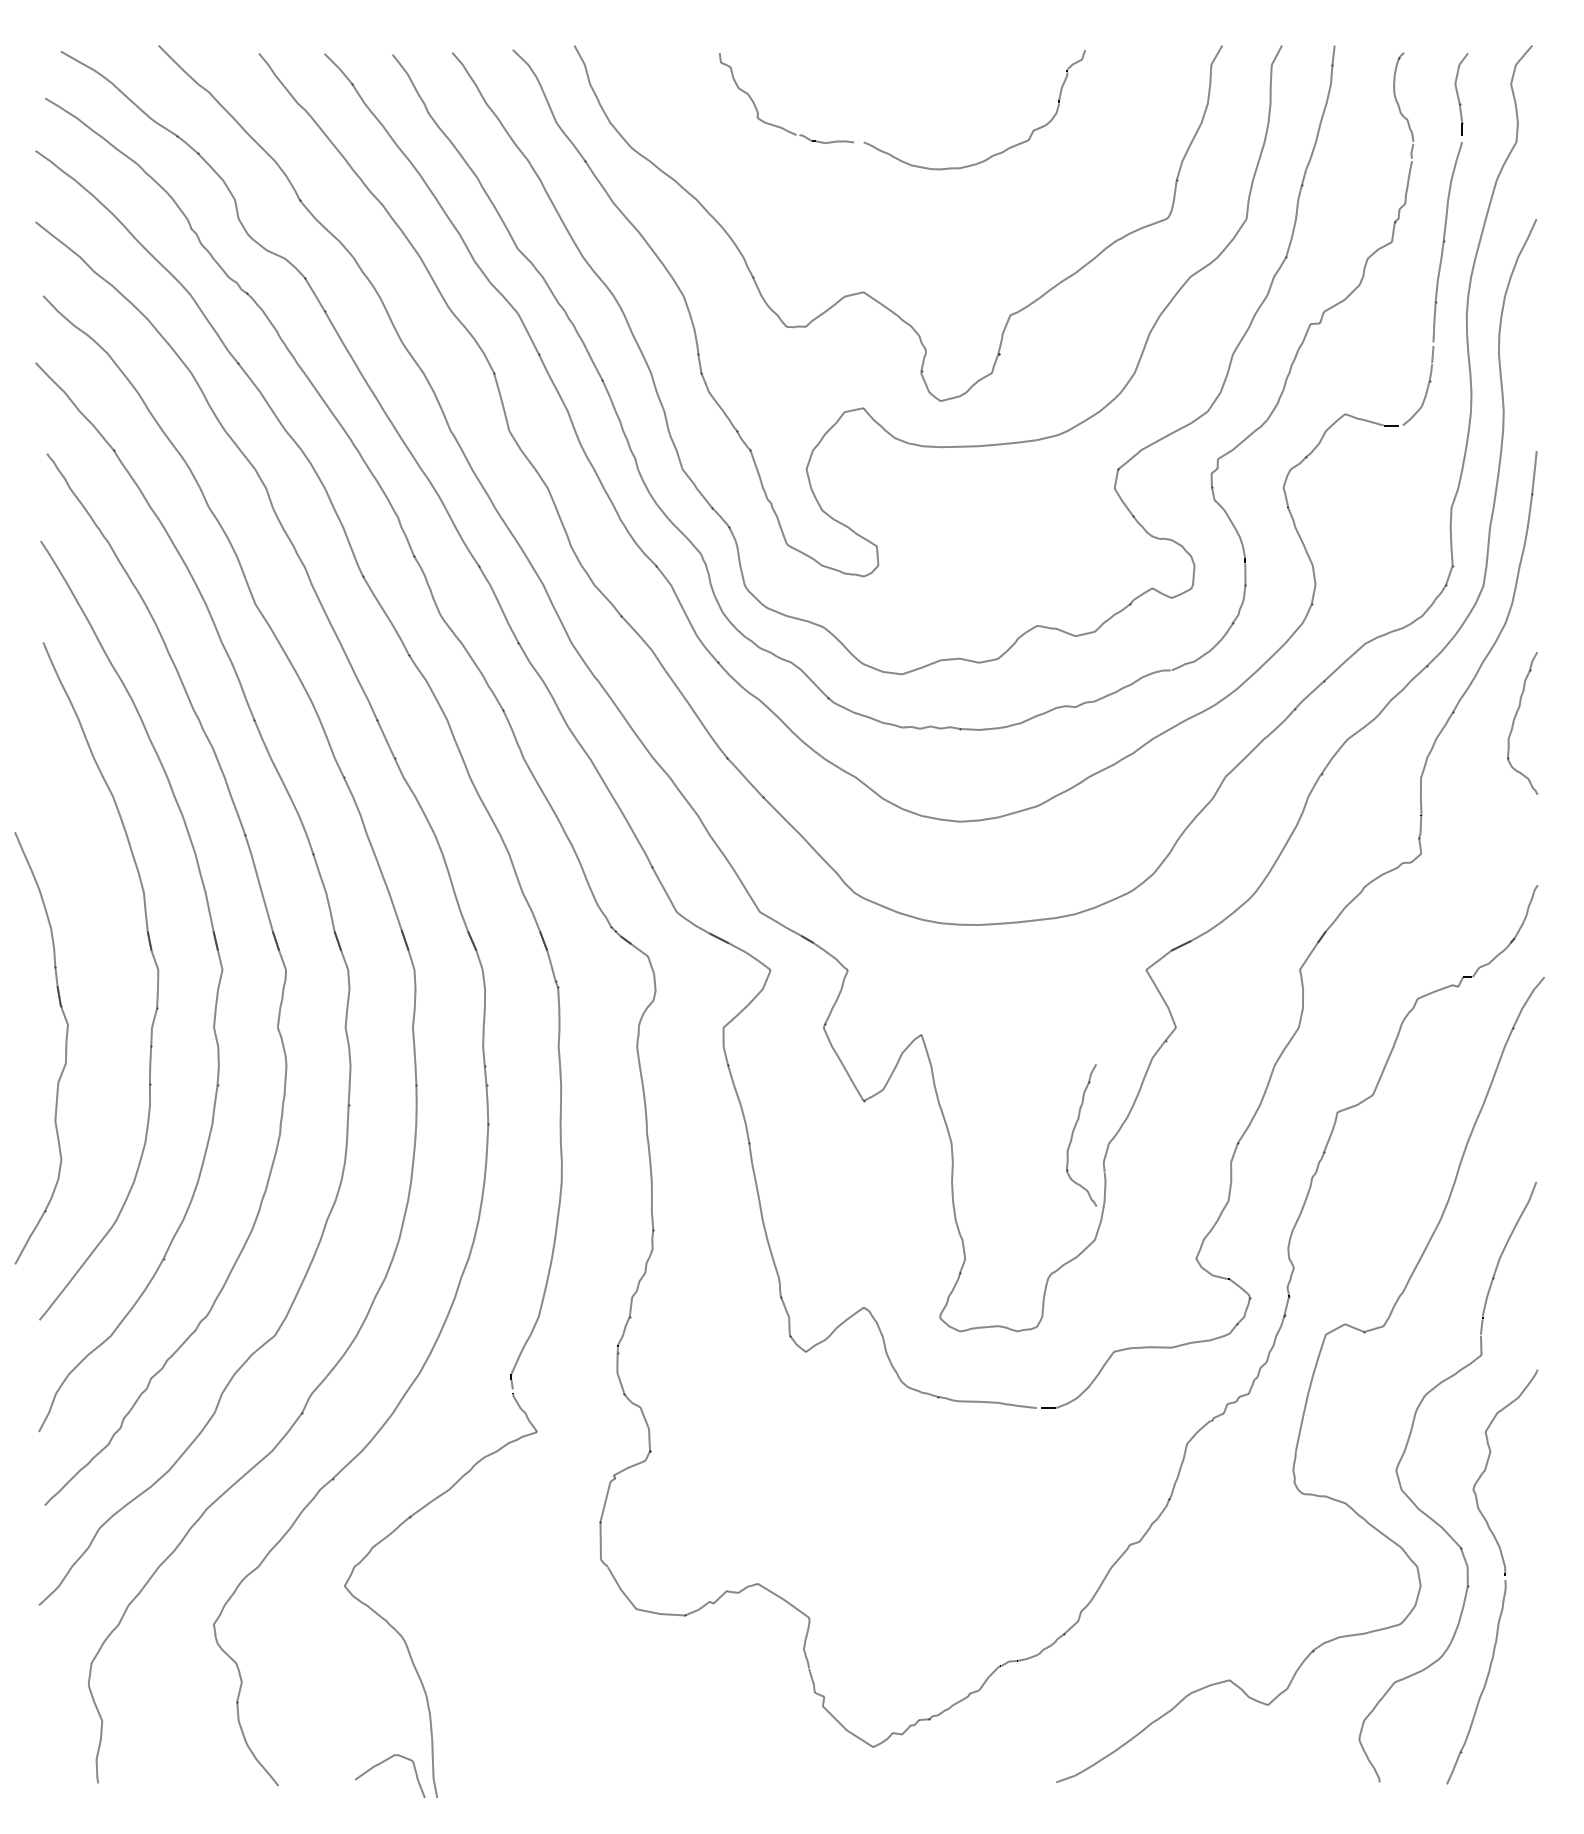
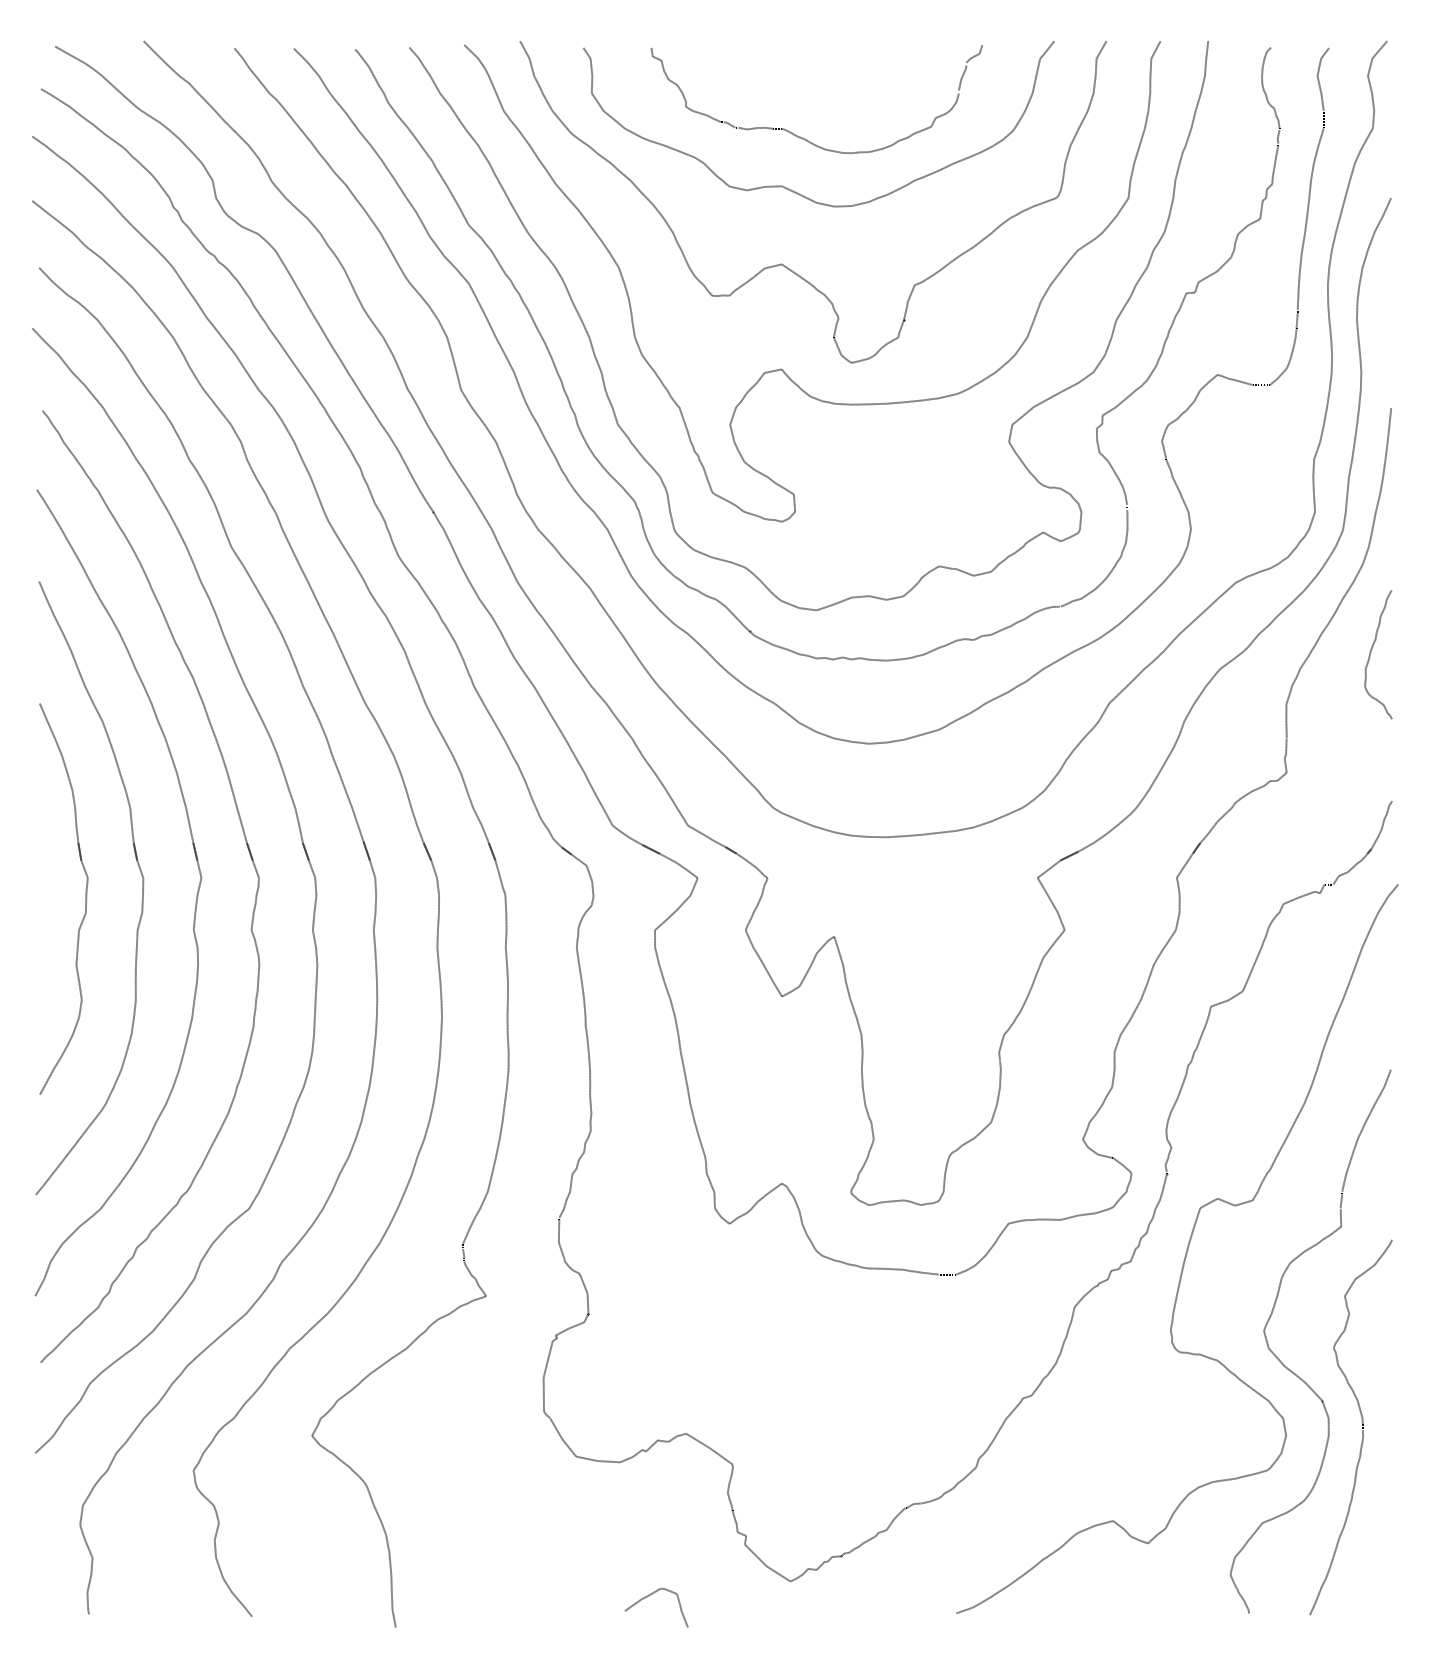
curve: (869, 207) -> (787, 187), added
part: (65, 1048) -> (85, 899), moved
curve: (1073, 1134) -> (971, 1026), removed
curve: (382, 1763) -> (649, 1596), moved

